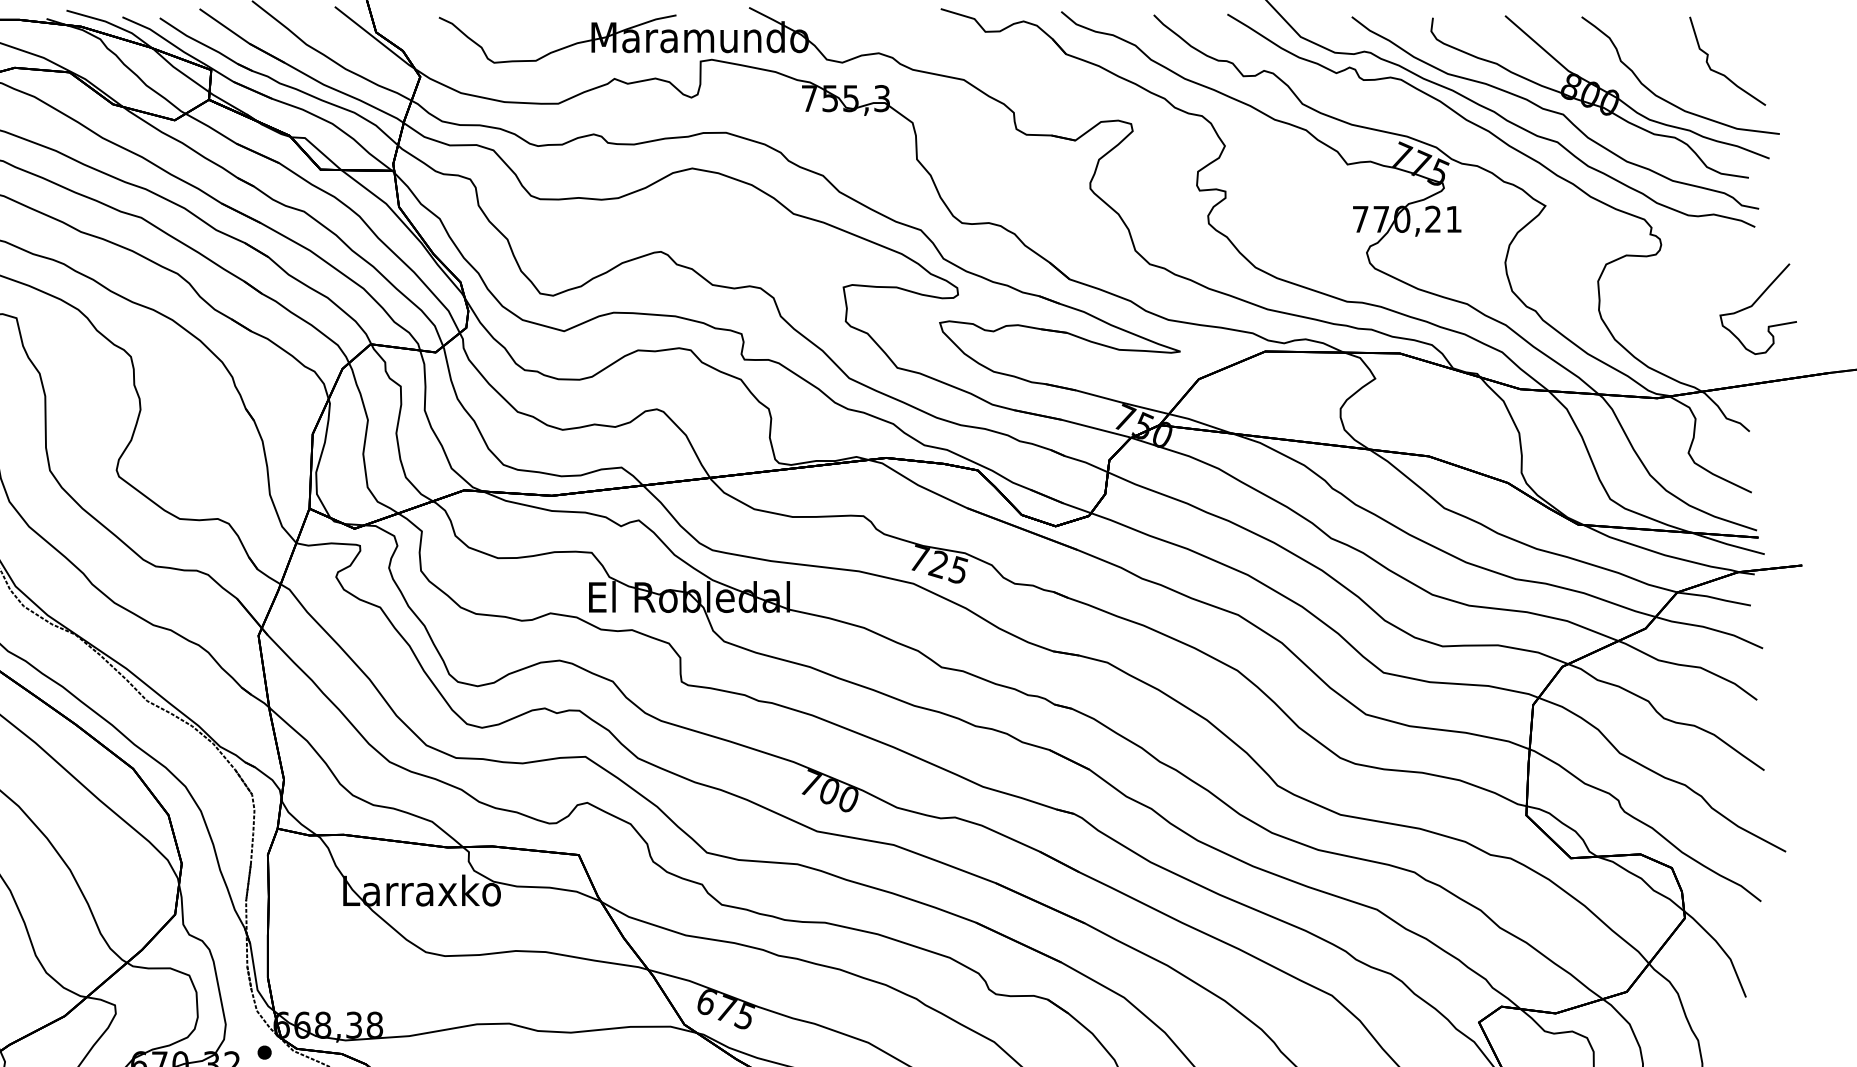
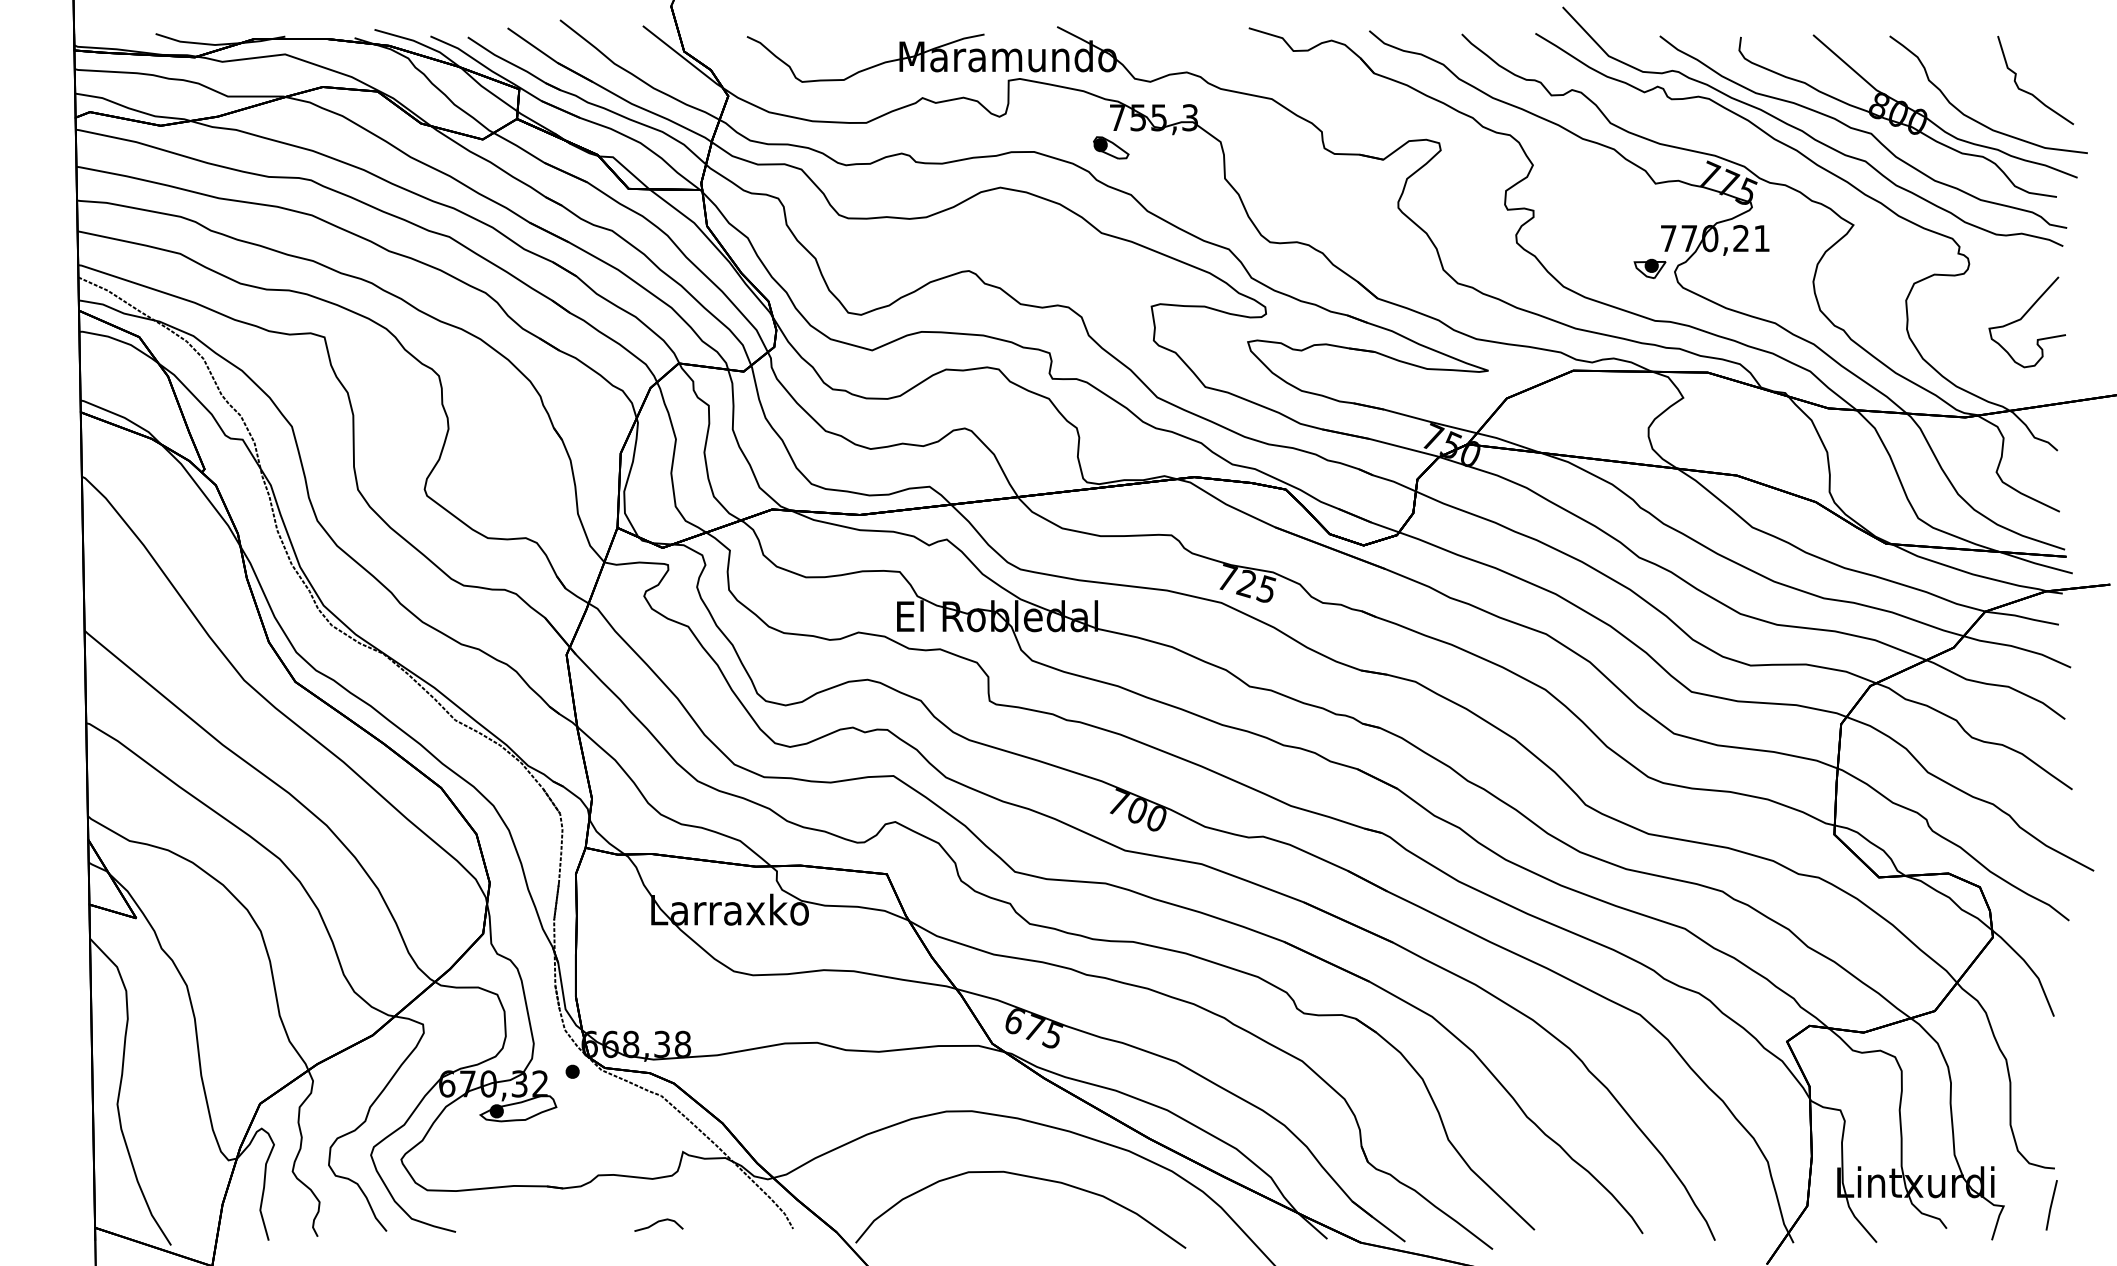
part: (803, 128) -> (1111, 147), added
part: (1341, 249) -> (1649, 268), added
curve: (1753, 305) -> (2022, 318), moved

